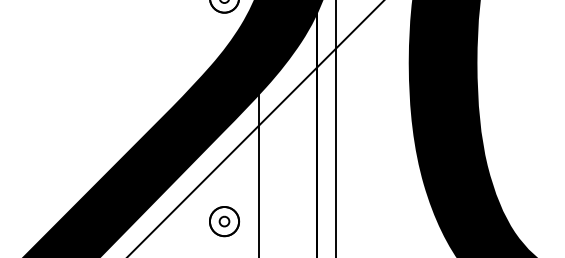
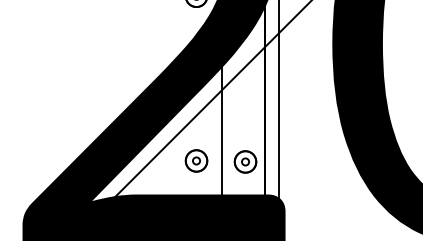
part: (290, 222) -> (245, 161), added

